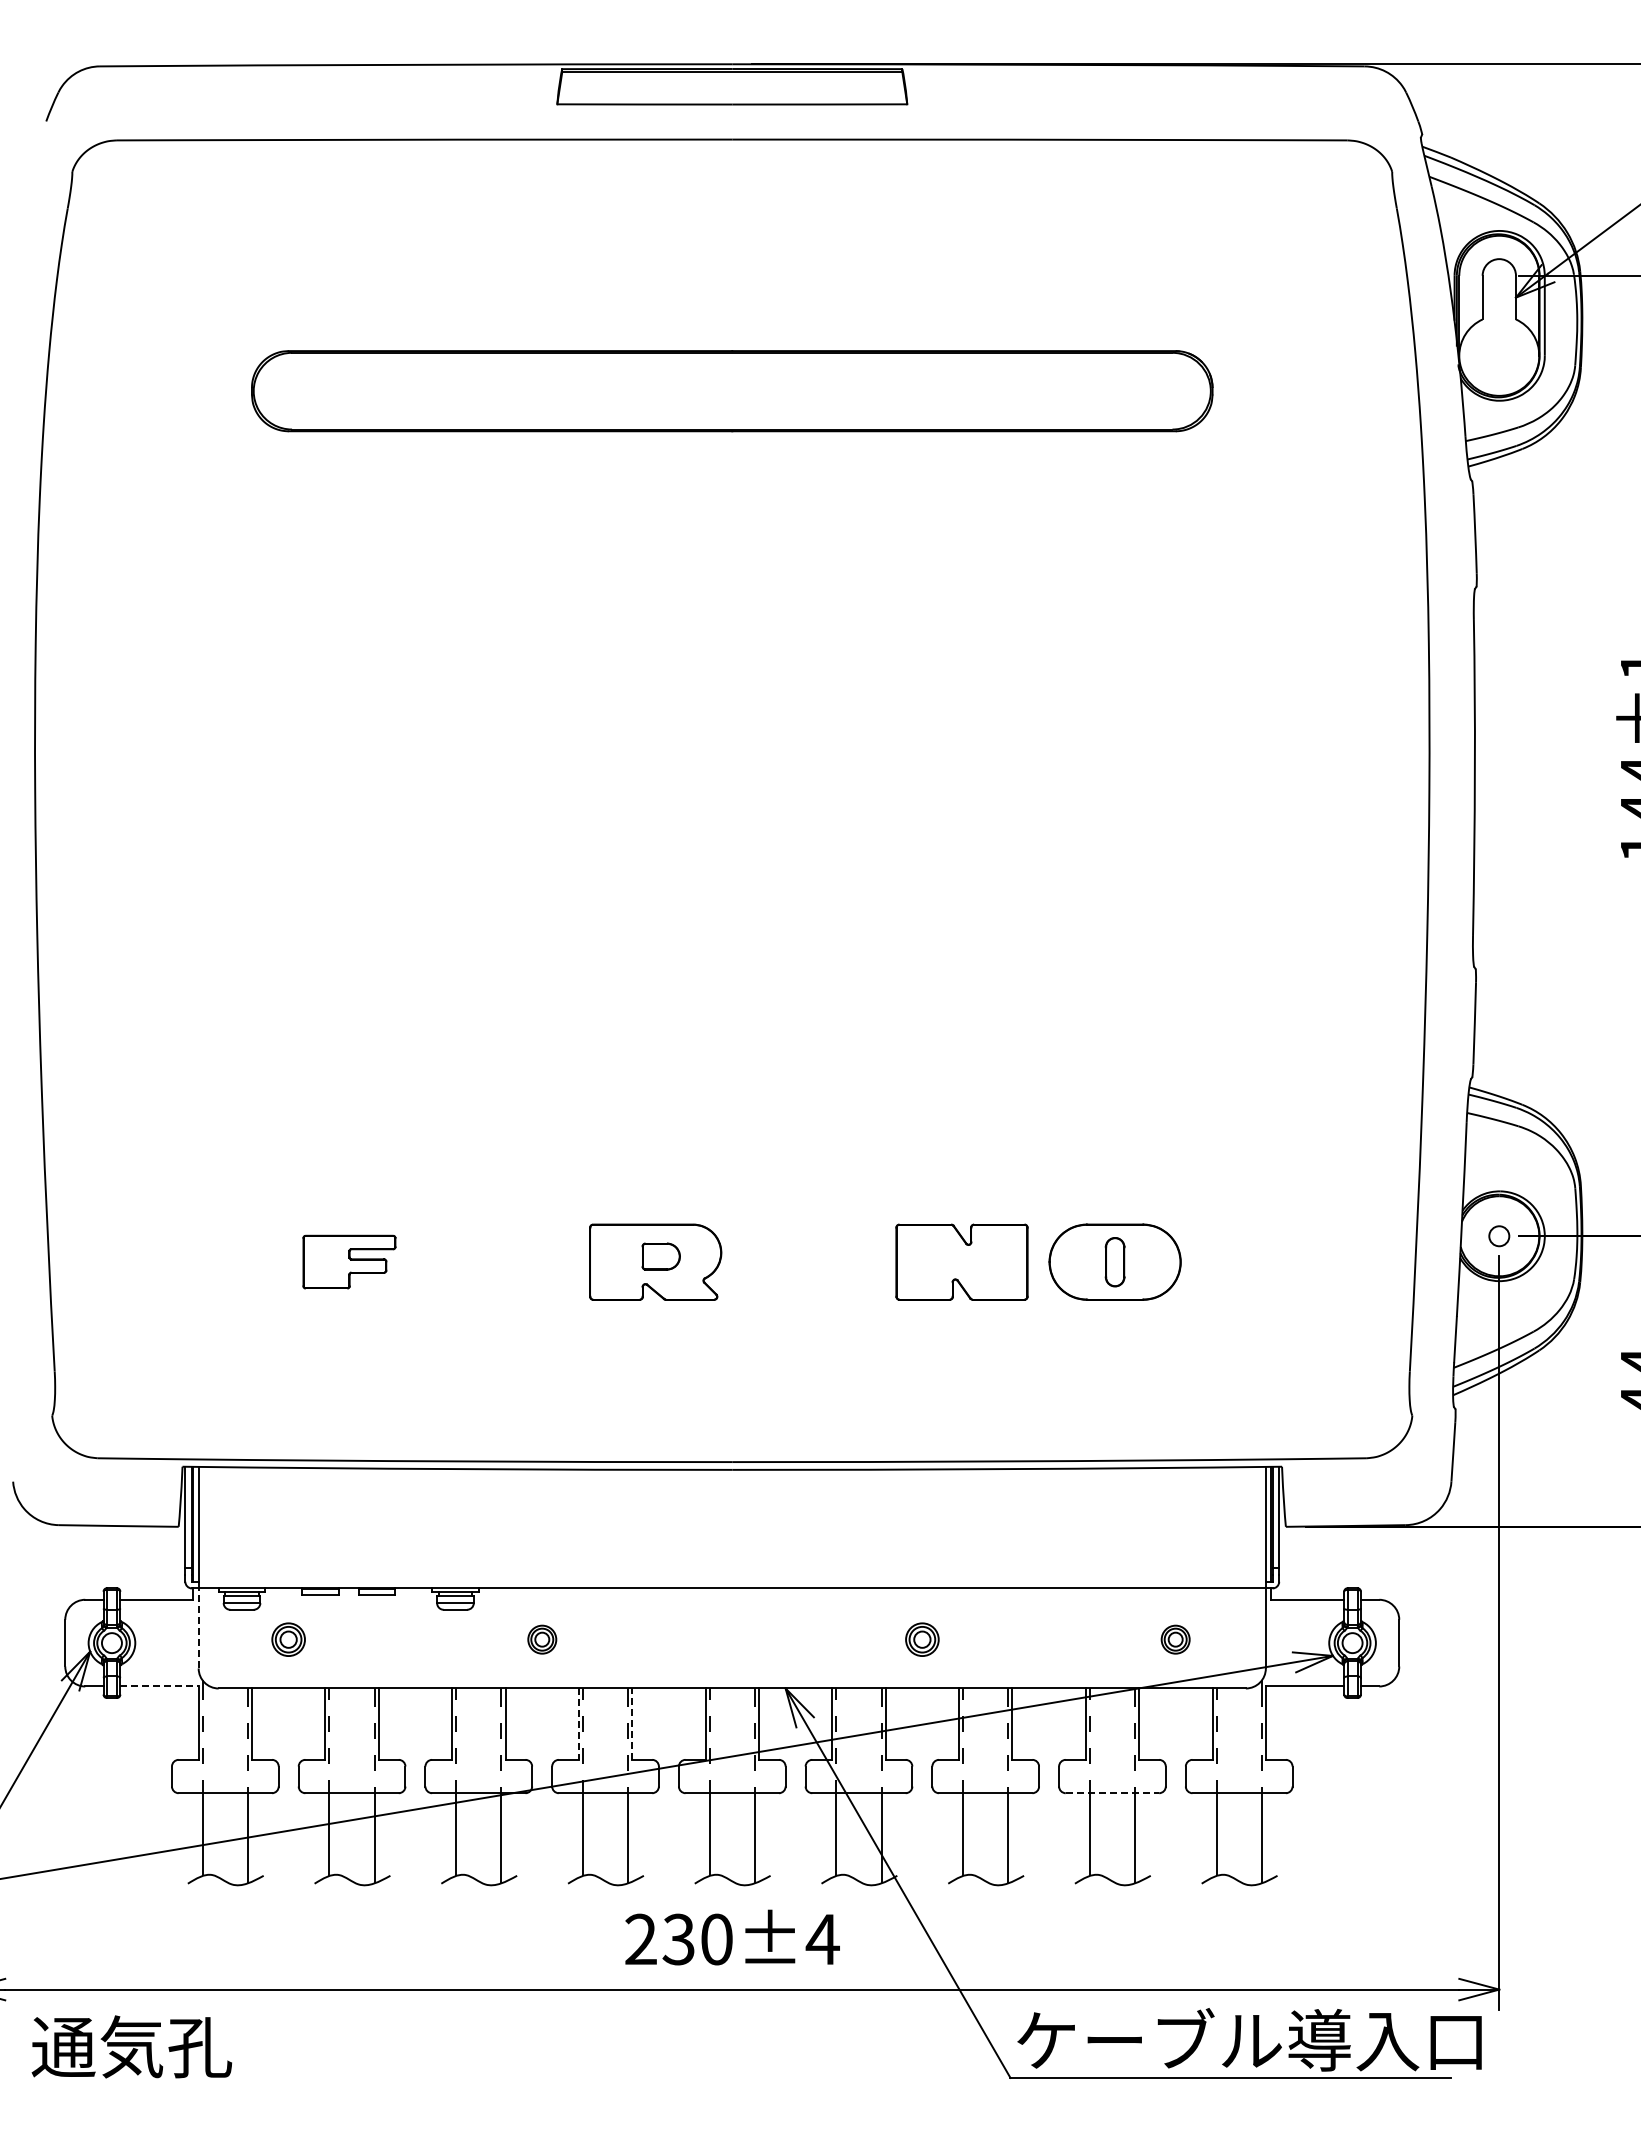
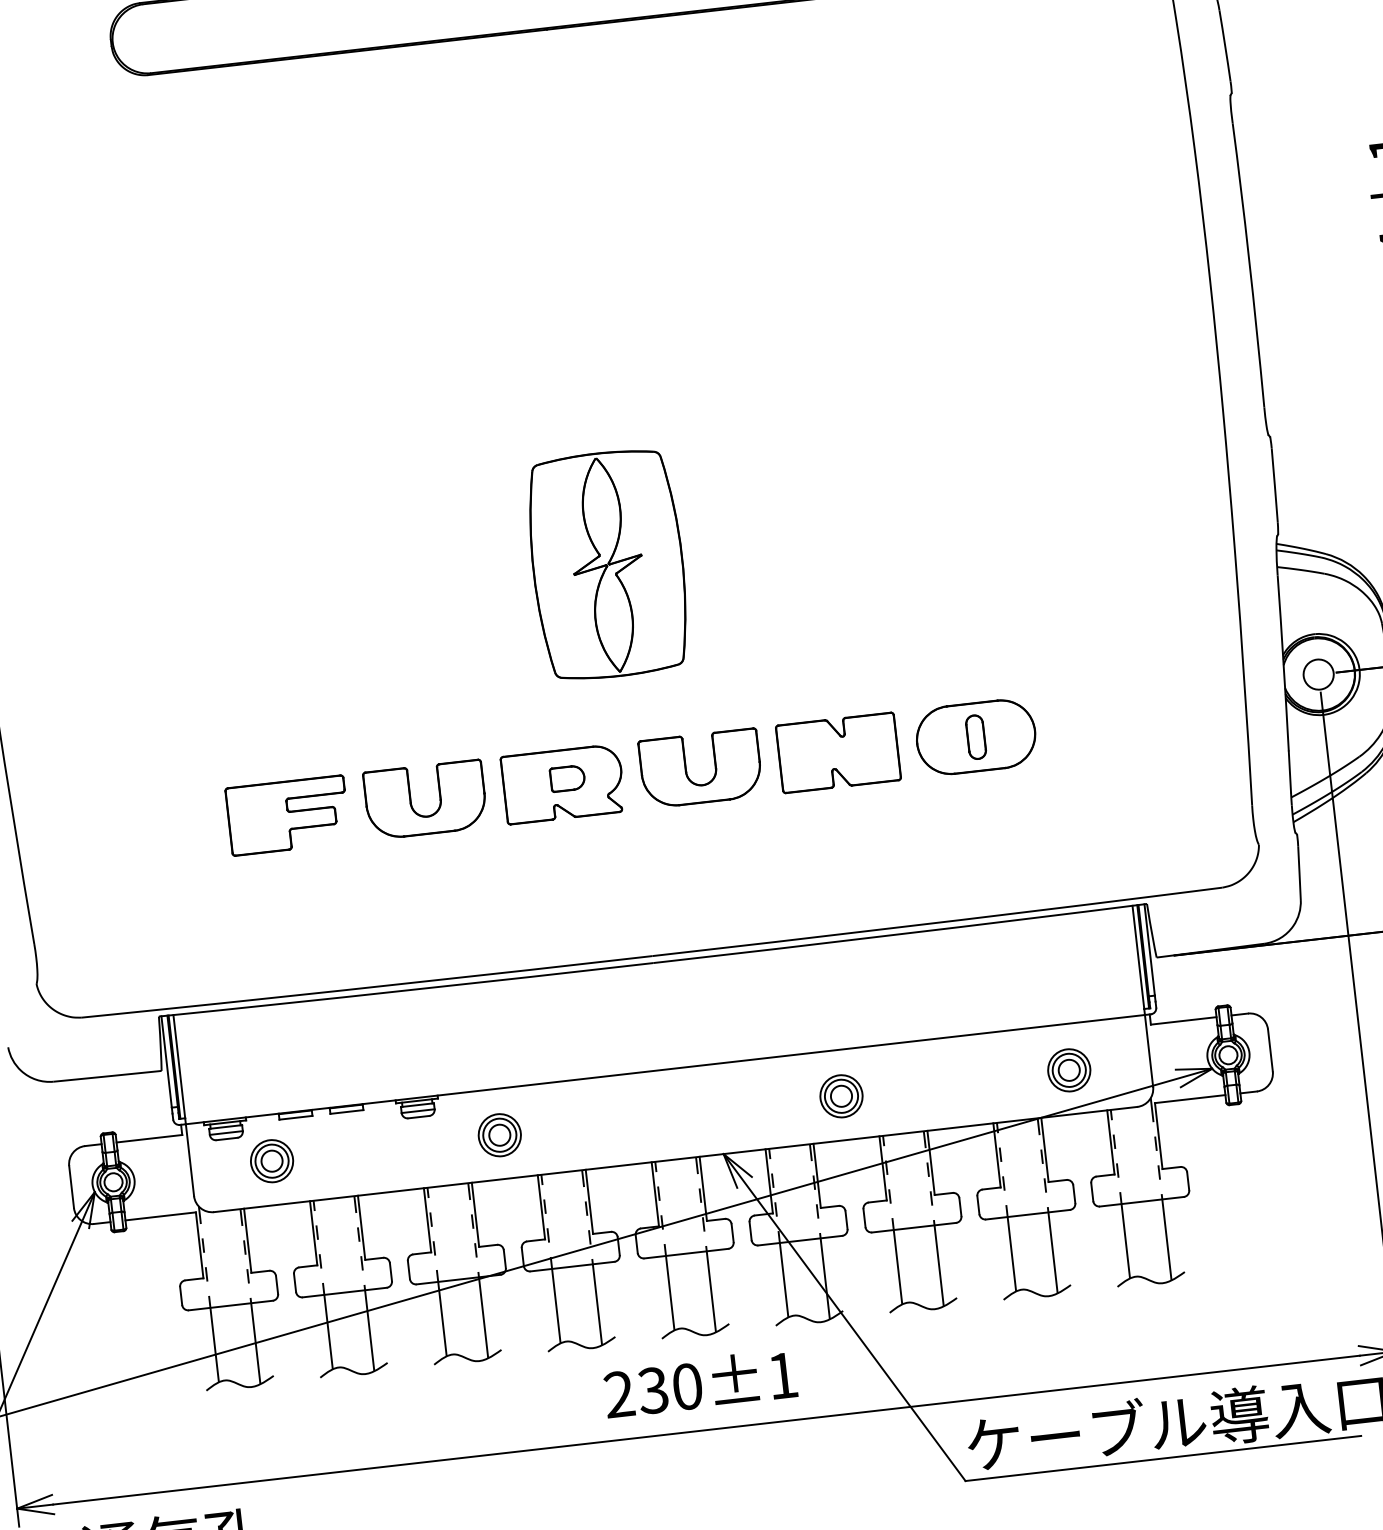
part: (732, 1026) -> (608, 564), added
circle: (1498, 1235) -> (1317, 673), size x1.67
part: (349, 1261) -> (287, 815), size x1.43
part: (793, 1261) -> (686, 769), added
part: (487, 1266) -> (412, 805), added
line: (198, 1627) -> (189, 1159), dashed -> solid
part: (288, 1639) -> (271, 1160), size x1.43
part: (542, 1639) -> (500, 1134), size x1.67
part: (922, 1639) -> (841, 1096), size x1.43
part: (1175, 1639) -> (1068, 1070), size x1.67
line: (159, 1686) -> (160, 1216), dashed -> solid
line: (578, 1724) -> (541, 1207), dashed -> solid
line: (632, 1724) -> (589, 1202), dashed -> solid
line: (1112, 1793) -> (1028, 1214), dashed -> solid
text: (822, 1939) -> (782, 1375), 230±4 -> 230±1

